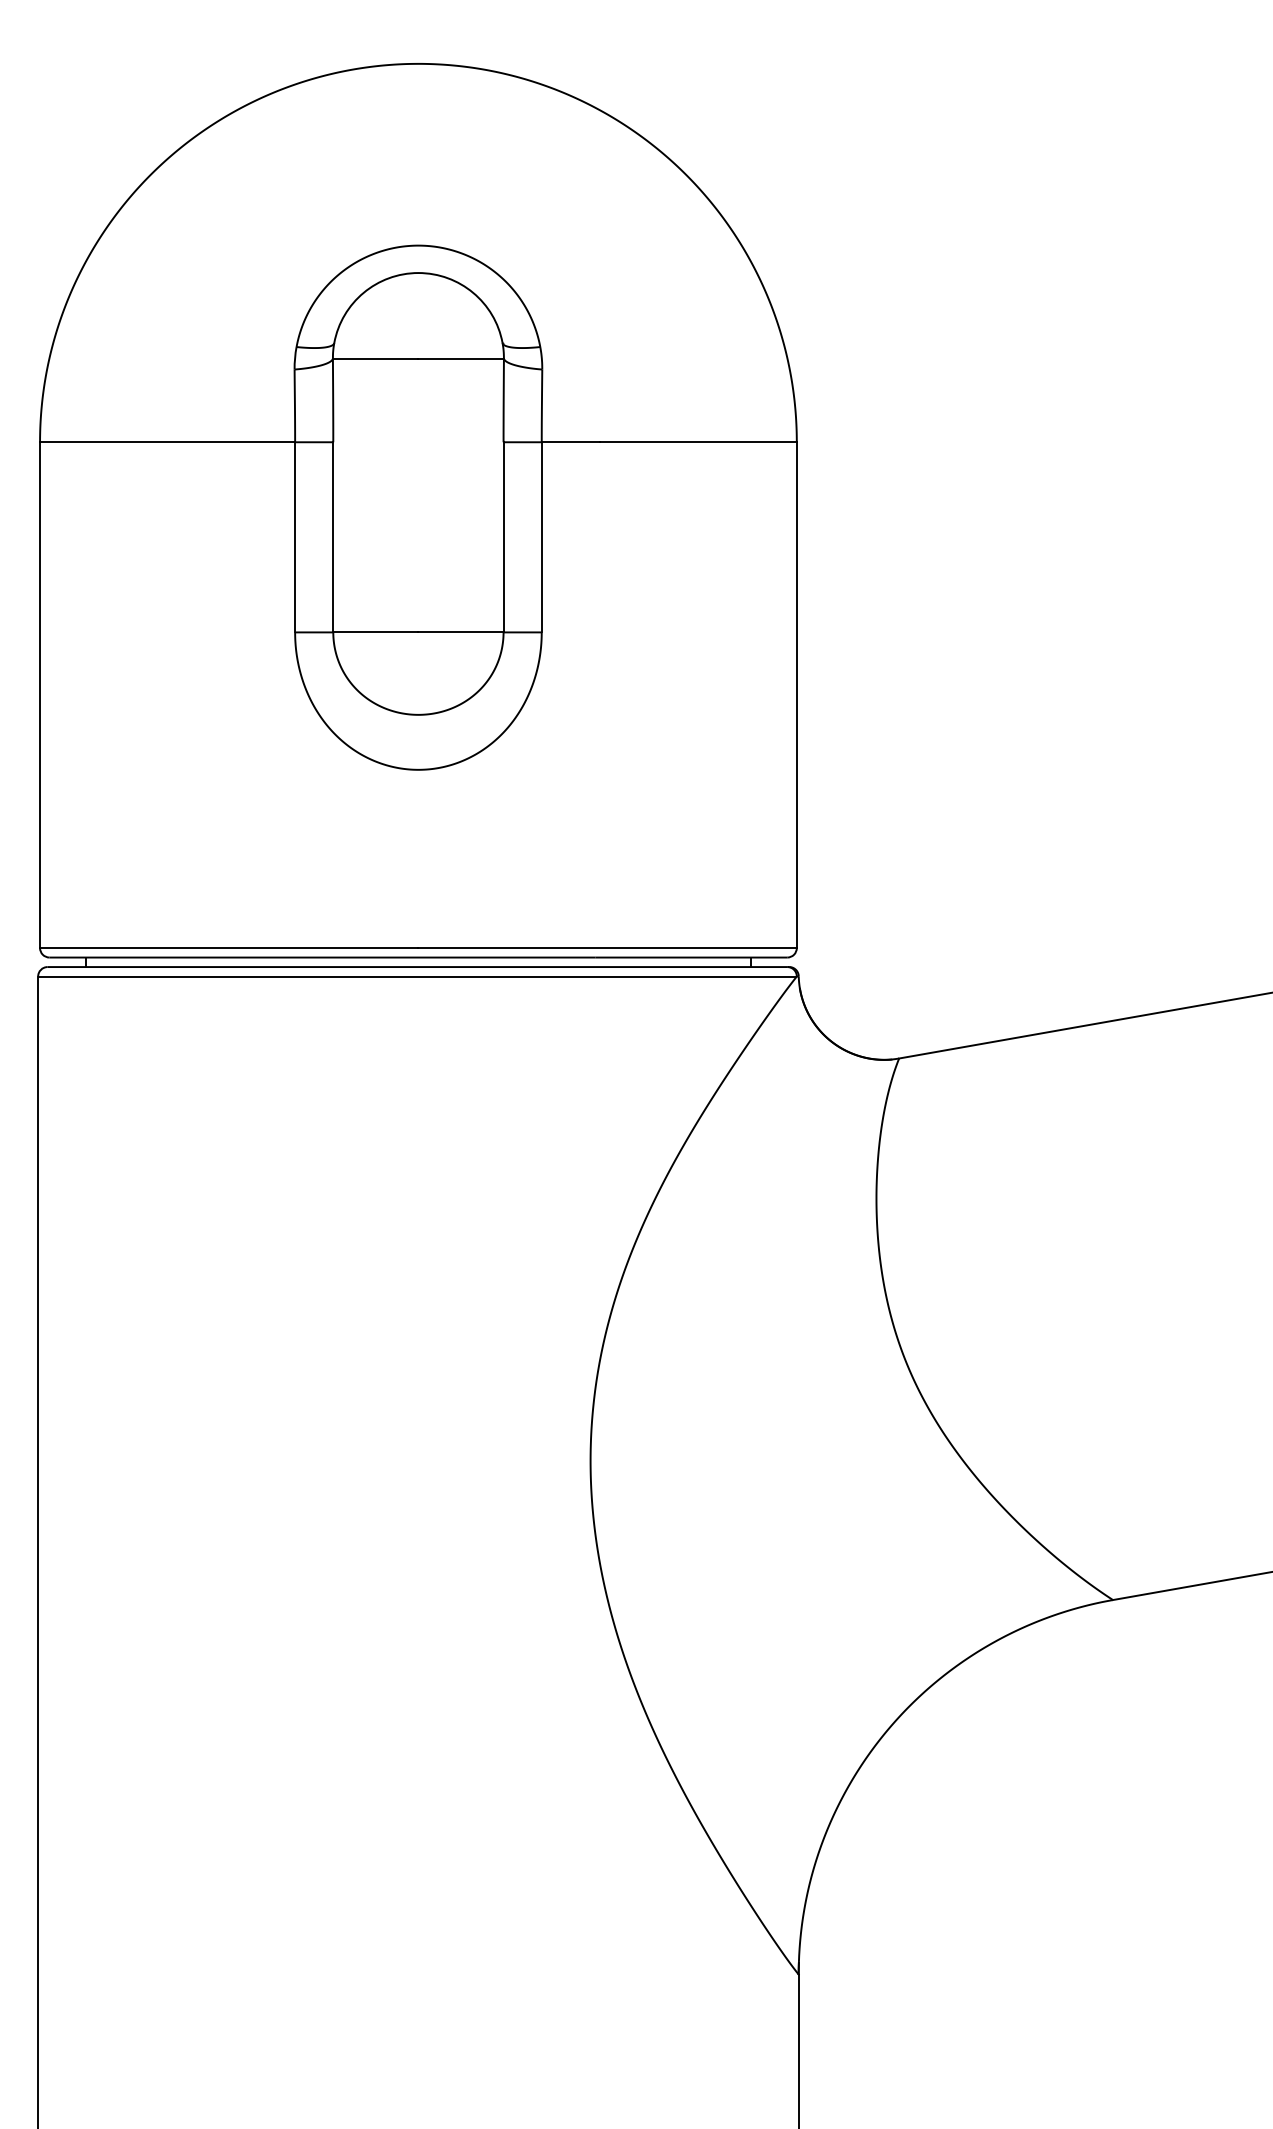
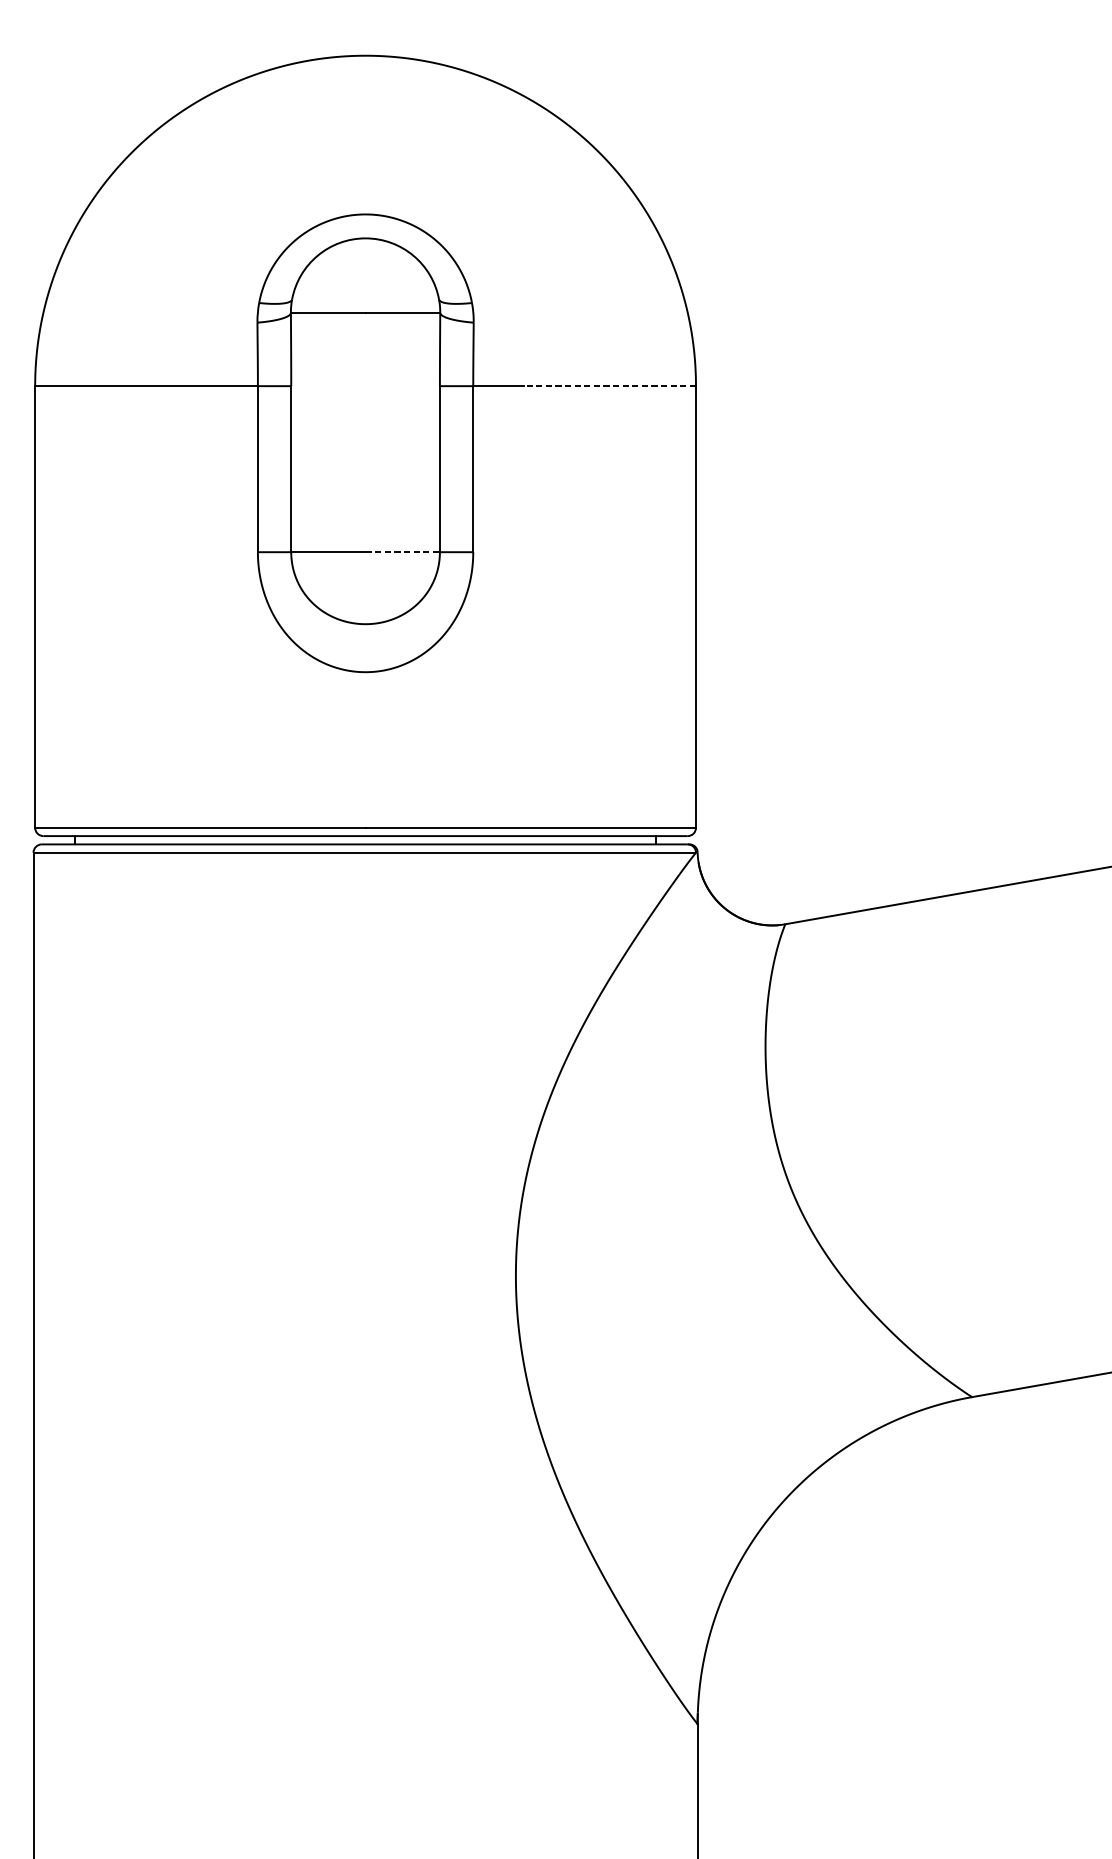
line: (697, 442) -> (609, 386), solid -> dashed
line: (461, 632) -> (403, 552), solid -> dashed

